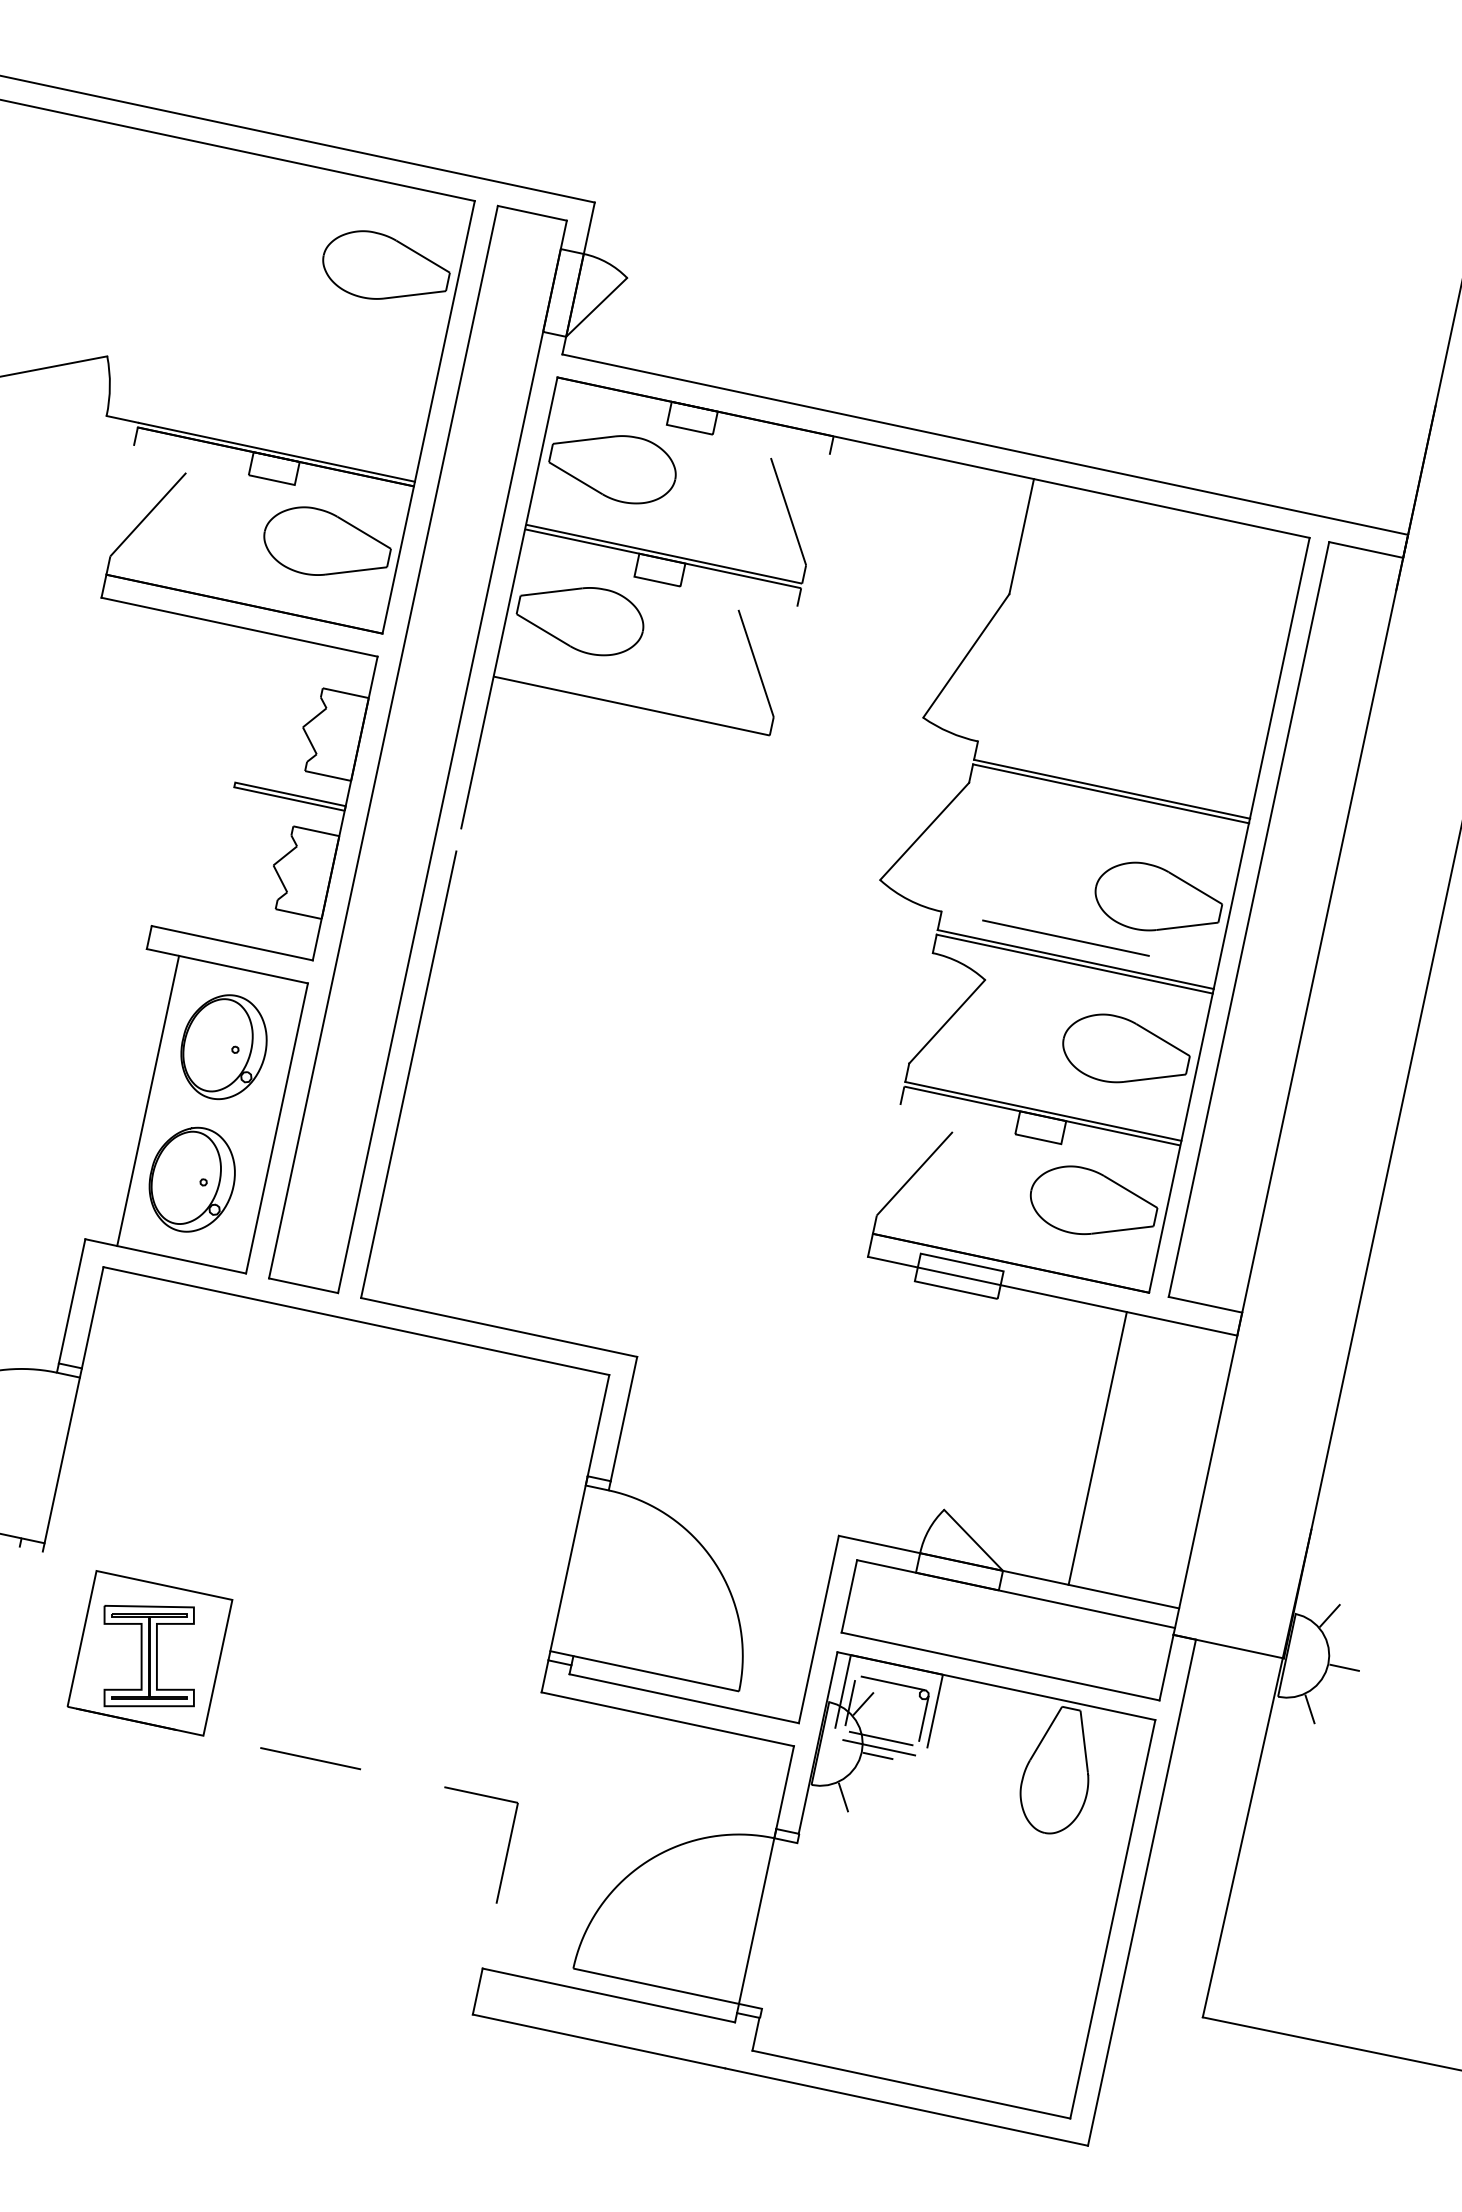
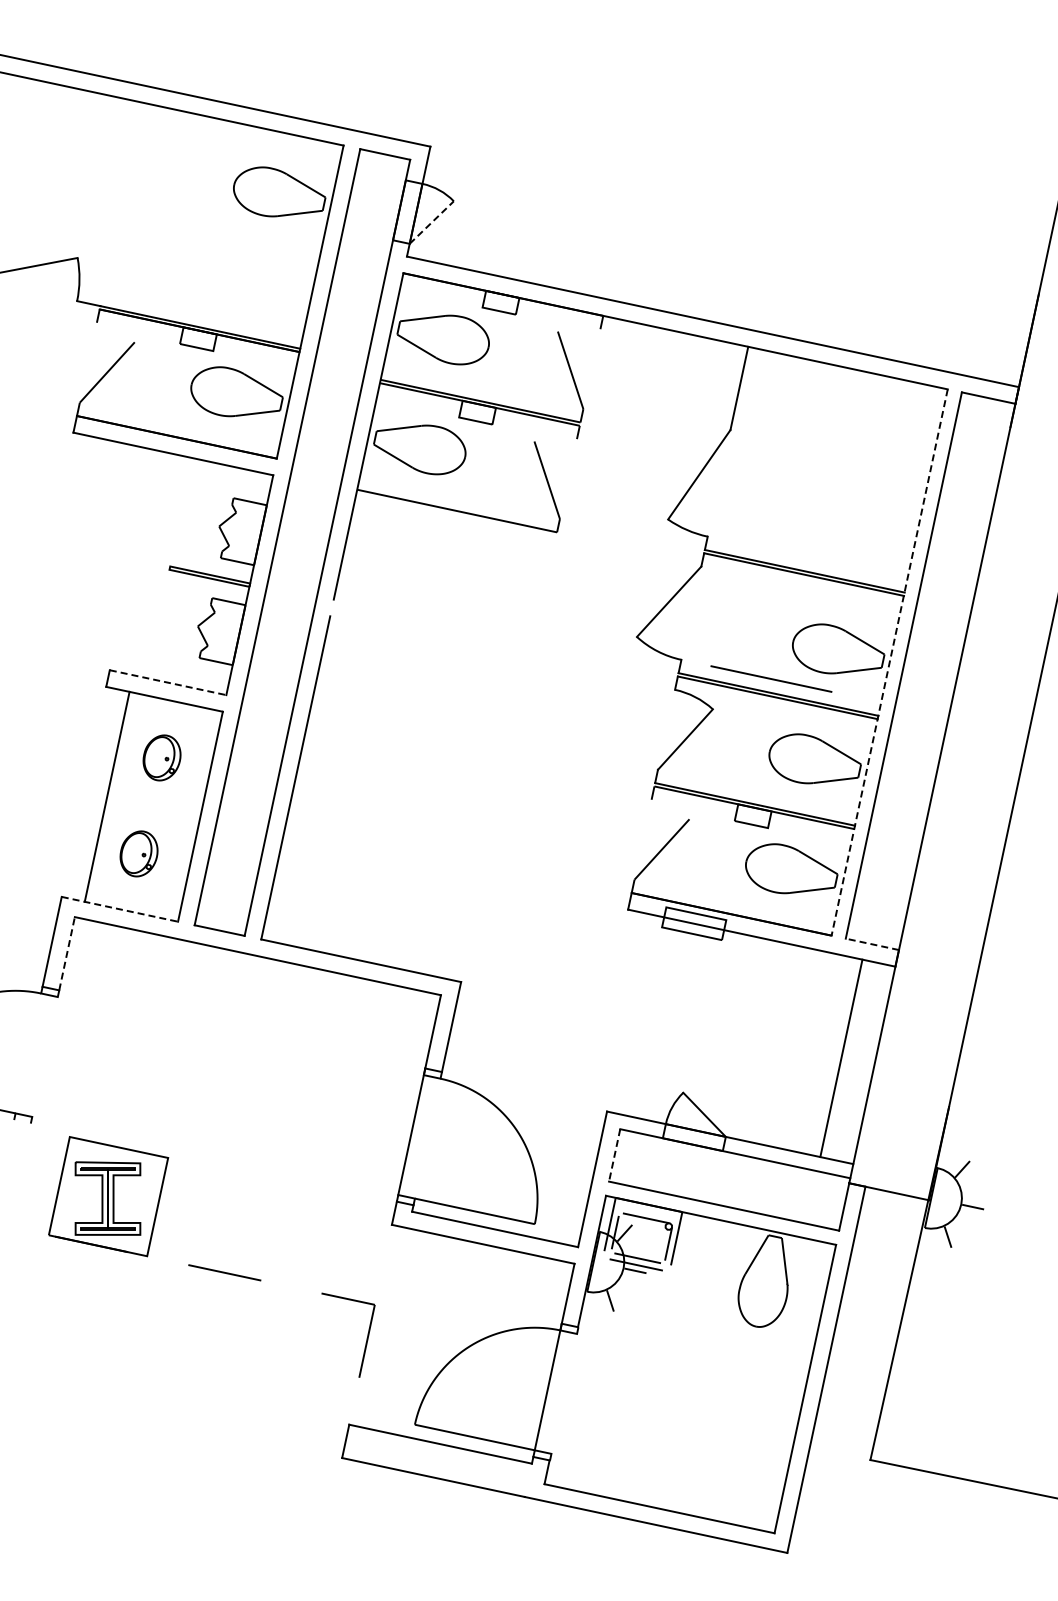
line: (596, 307) -> (431, 222), solid -> dashed
line: (1229, 916) -> (889, 663), solid -> dashed
line: (232, 942) -> (168, 682), solid -> dashed
part: (223, 1046) -> (161, 757), size x0.6
part: (191, 1179) -> (138, 853), size x0.6
line: (166, 1256) -> (120, 909), solid -> dashed
line: (1204, 1304) -> (871, 944), solid -> dashed
line: (93, 1317) -> (67, 953), solid -> dashed
line: (1097, 1448) -> (841, 1058), moved
line: (61, 1459) -> (44, 1056), removed
line: (849, 1596) -> (614, 1155), solid -> dashed

